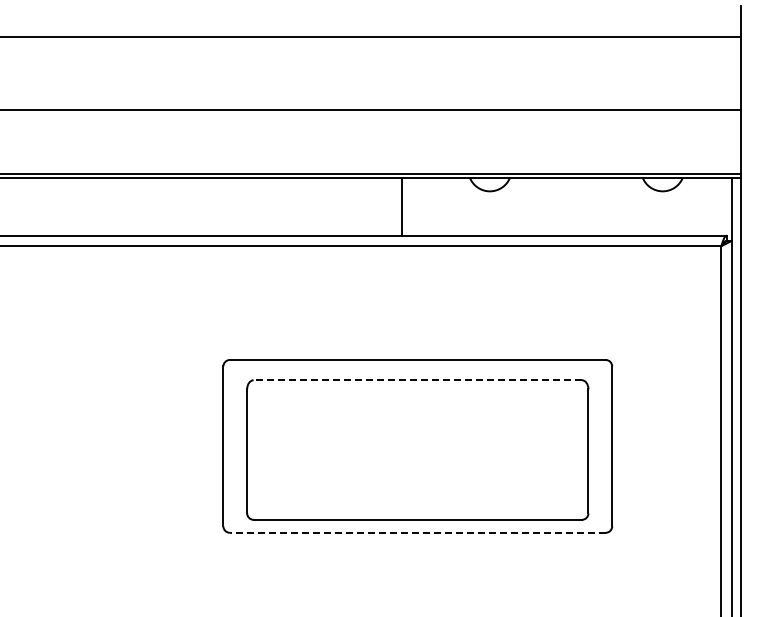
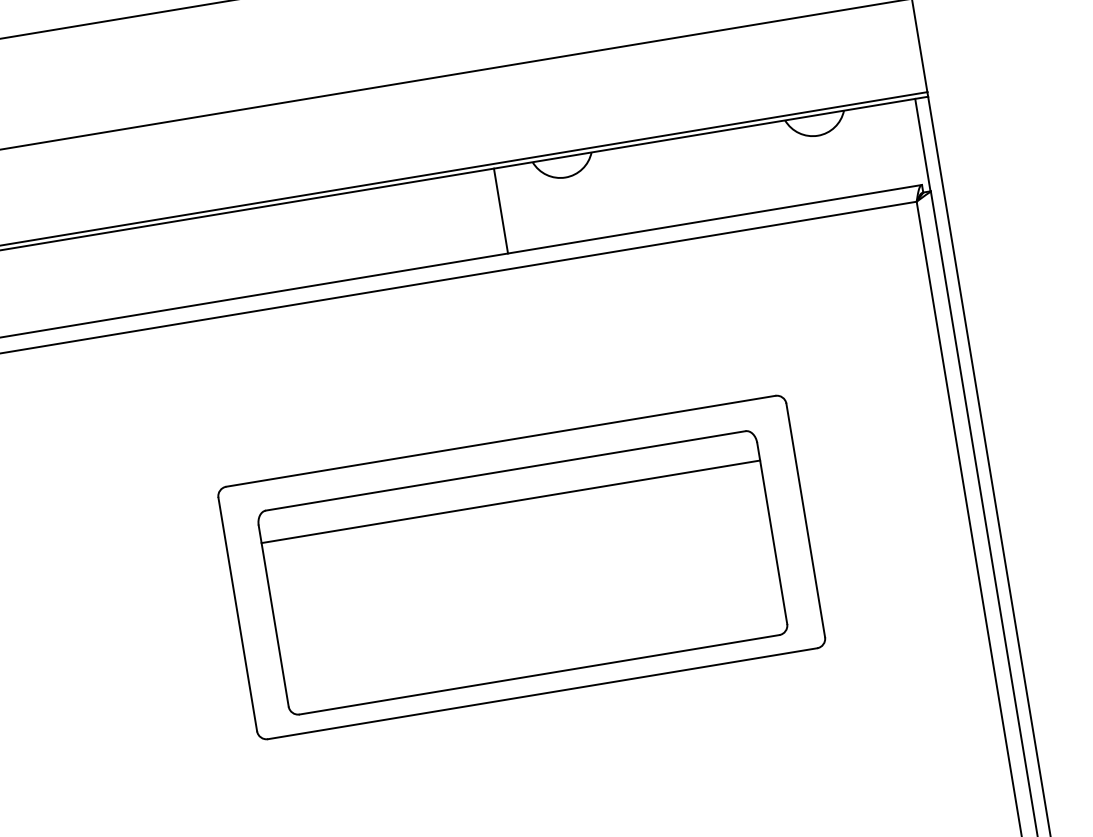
line: (402, 206) -> (501, 210), moved
line: (417, 380) -> (505, 471), dashed -> solid
line: (417, 401) -> (510, 502), added
line: (417, 532) -> (542, 693), dashed -> solid

